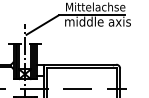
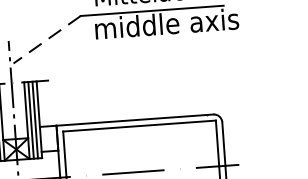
line: (42, 25) -> (46, 40), solid -> dashed

